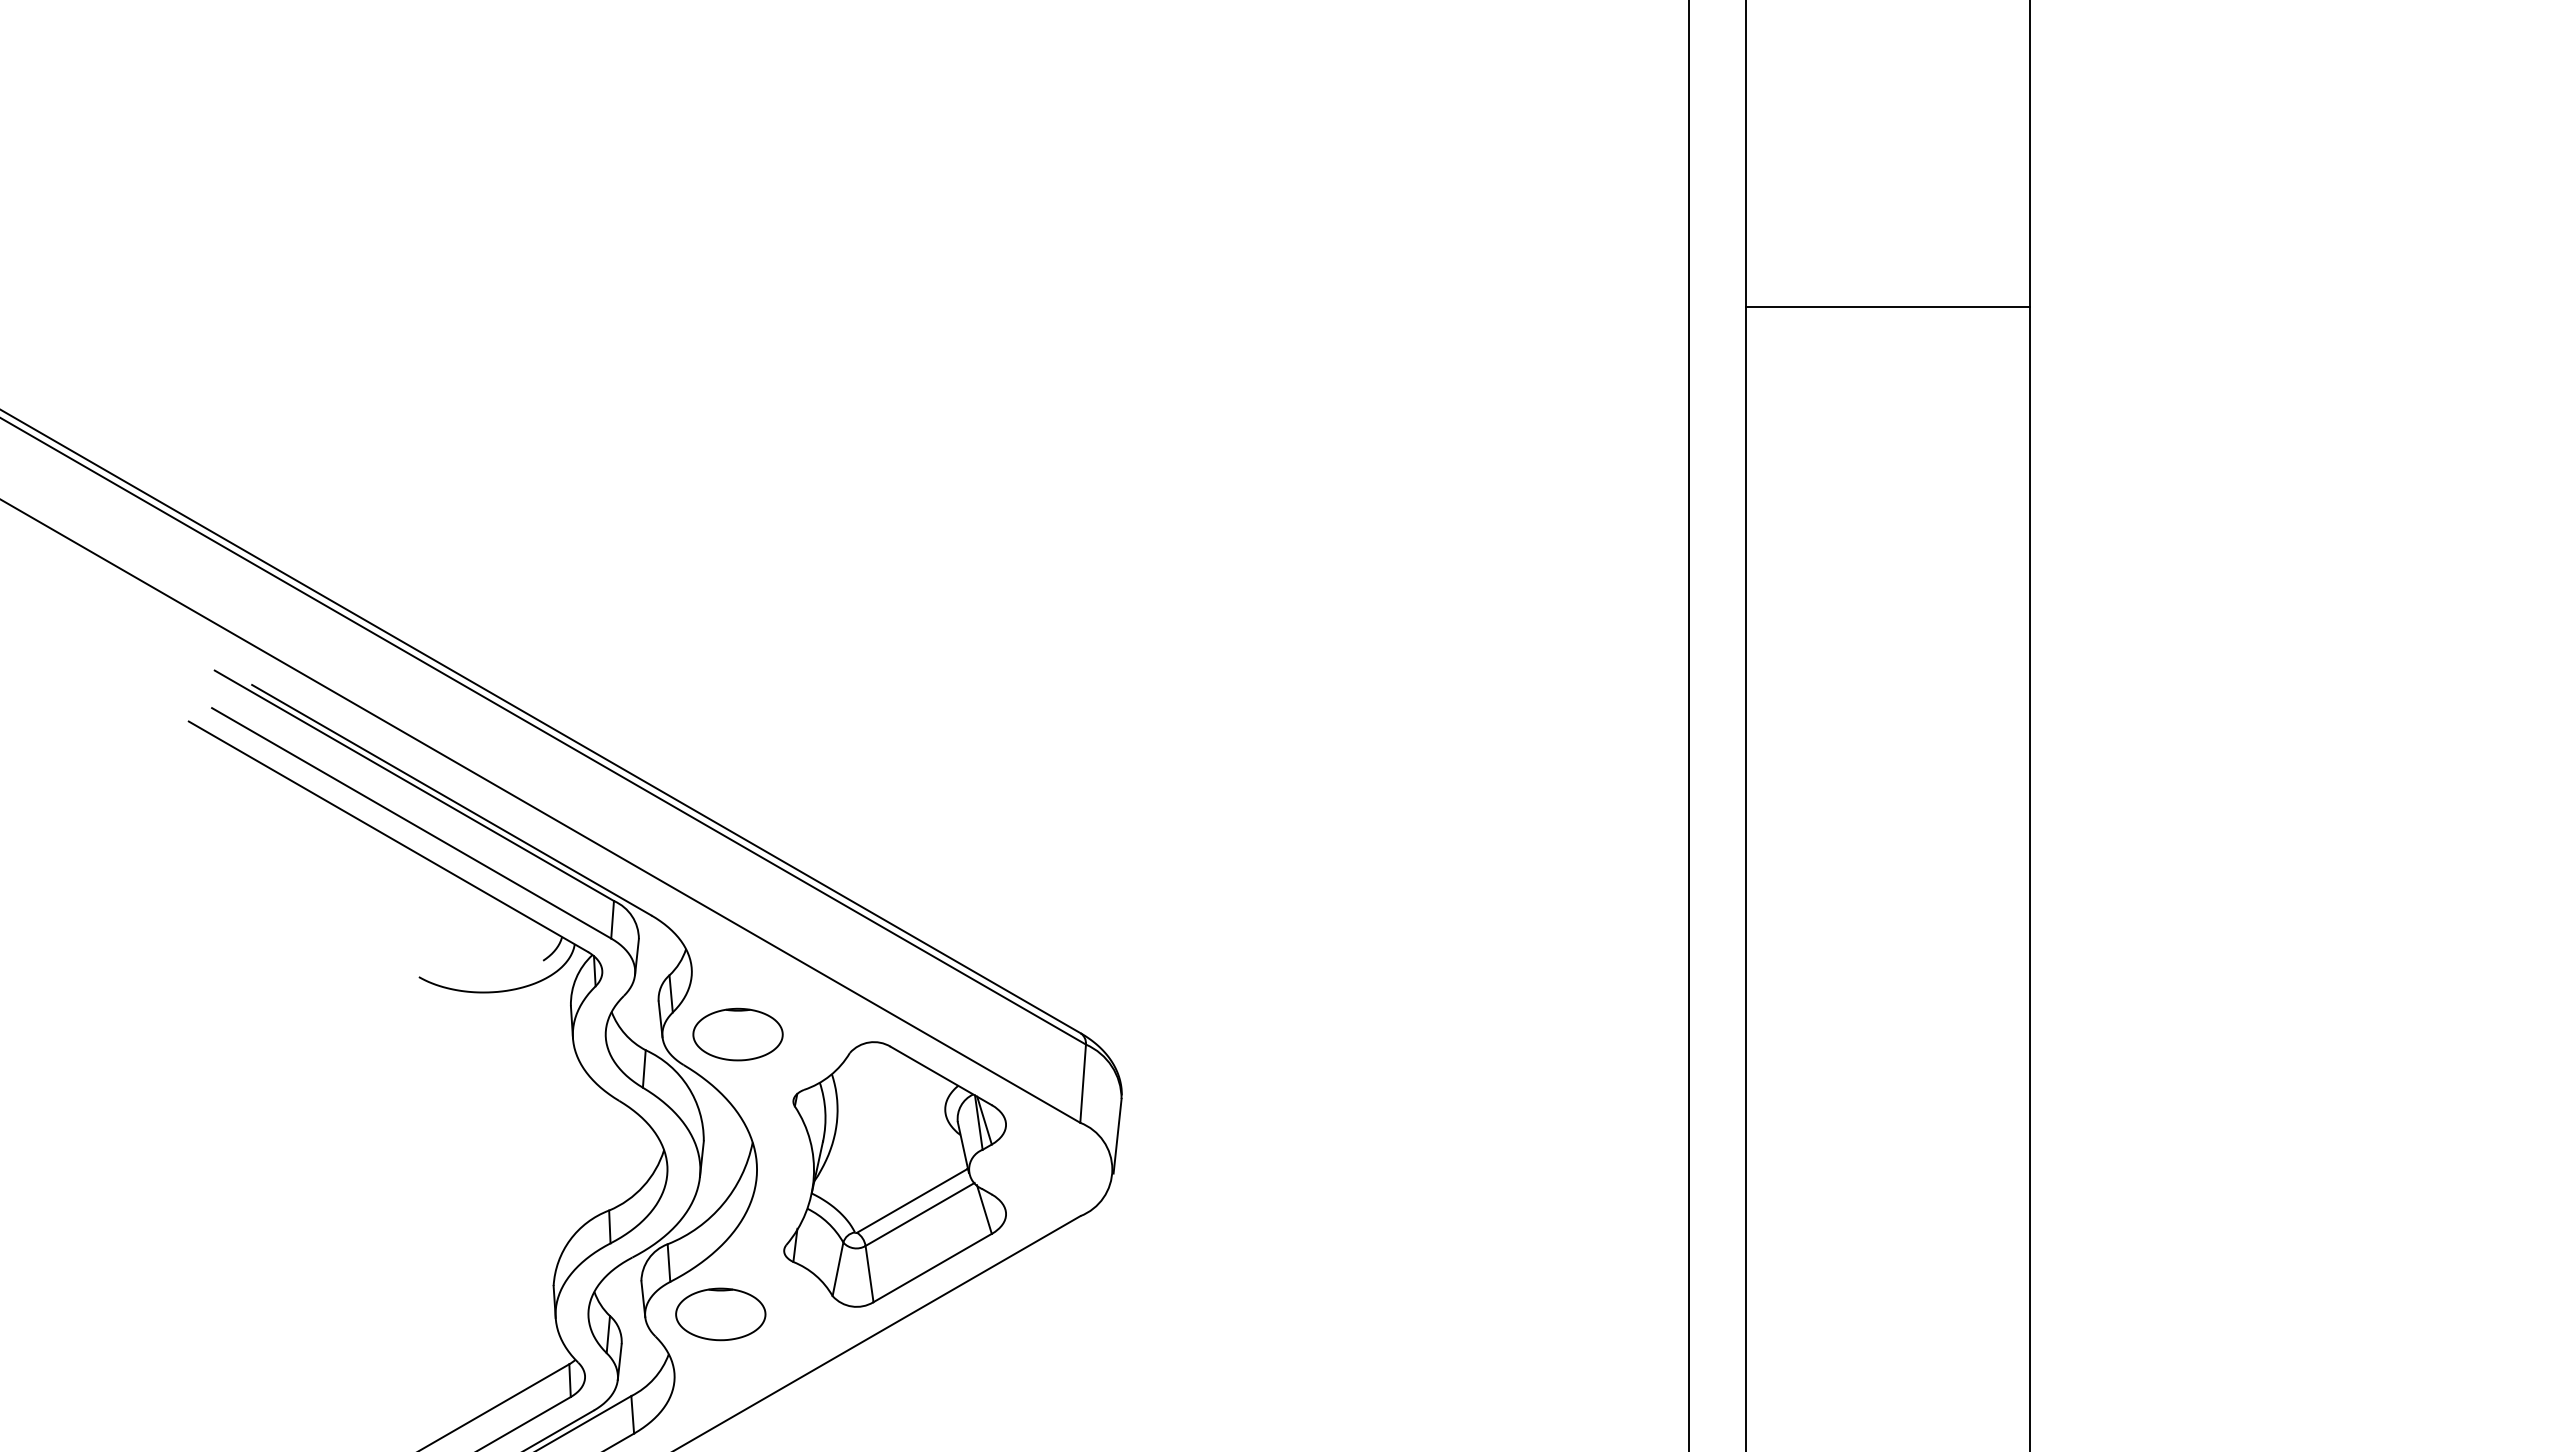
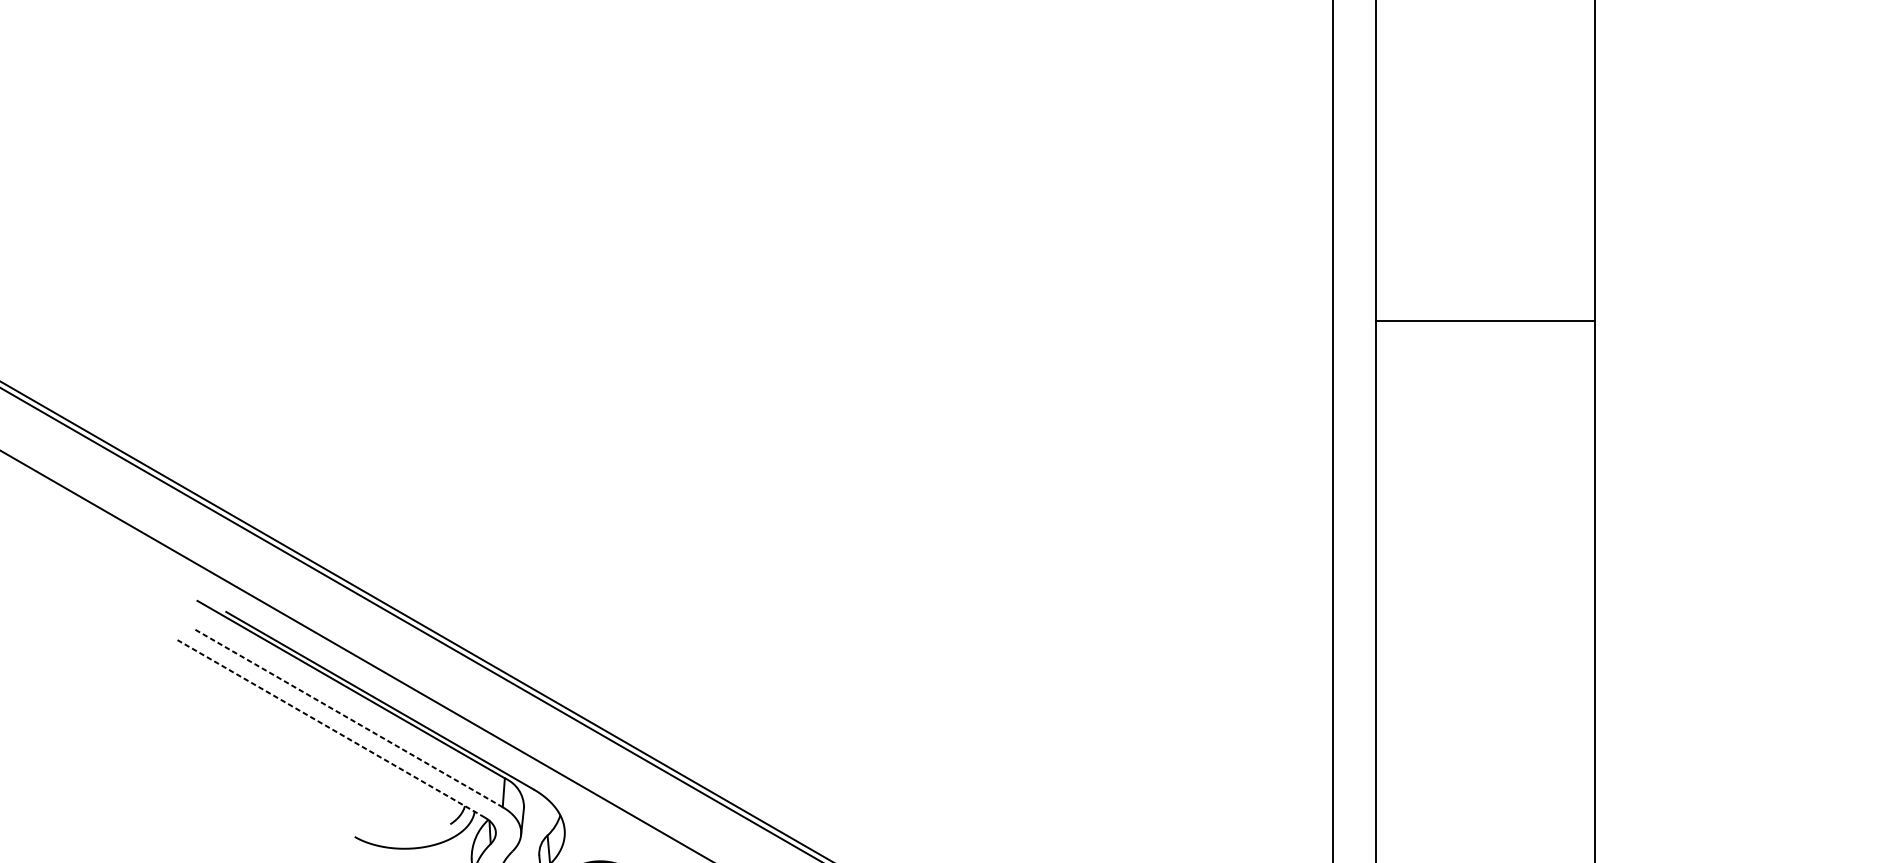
line: (412, 823) -> (349, 718), solid -> dashed
line: (388, 836) -> (331, 728), solid -> dashed

